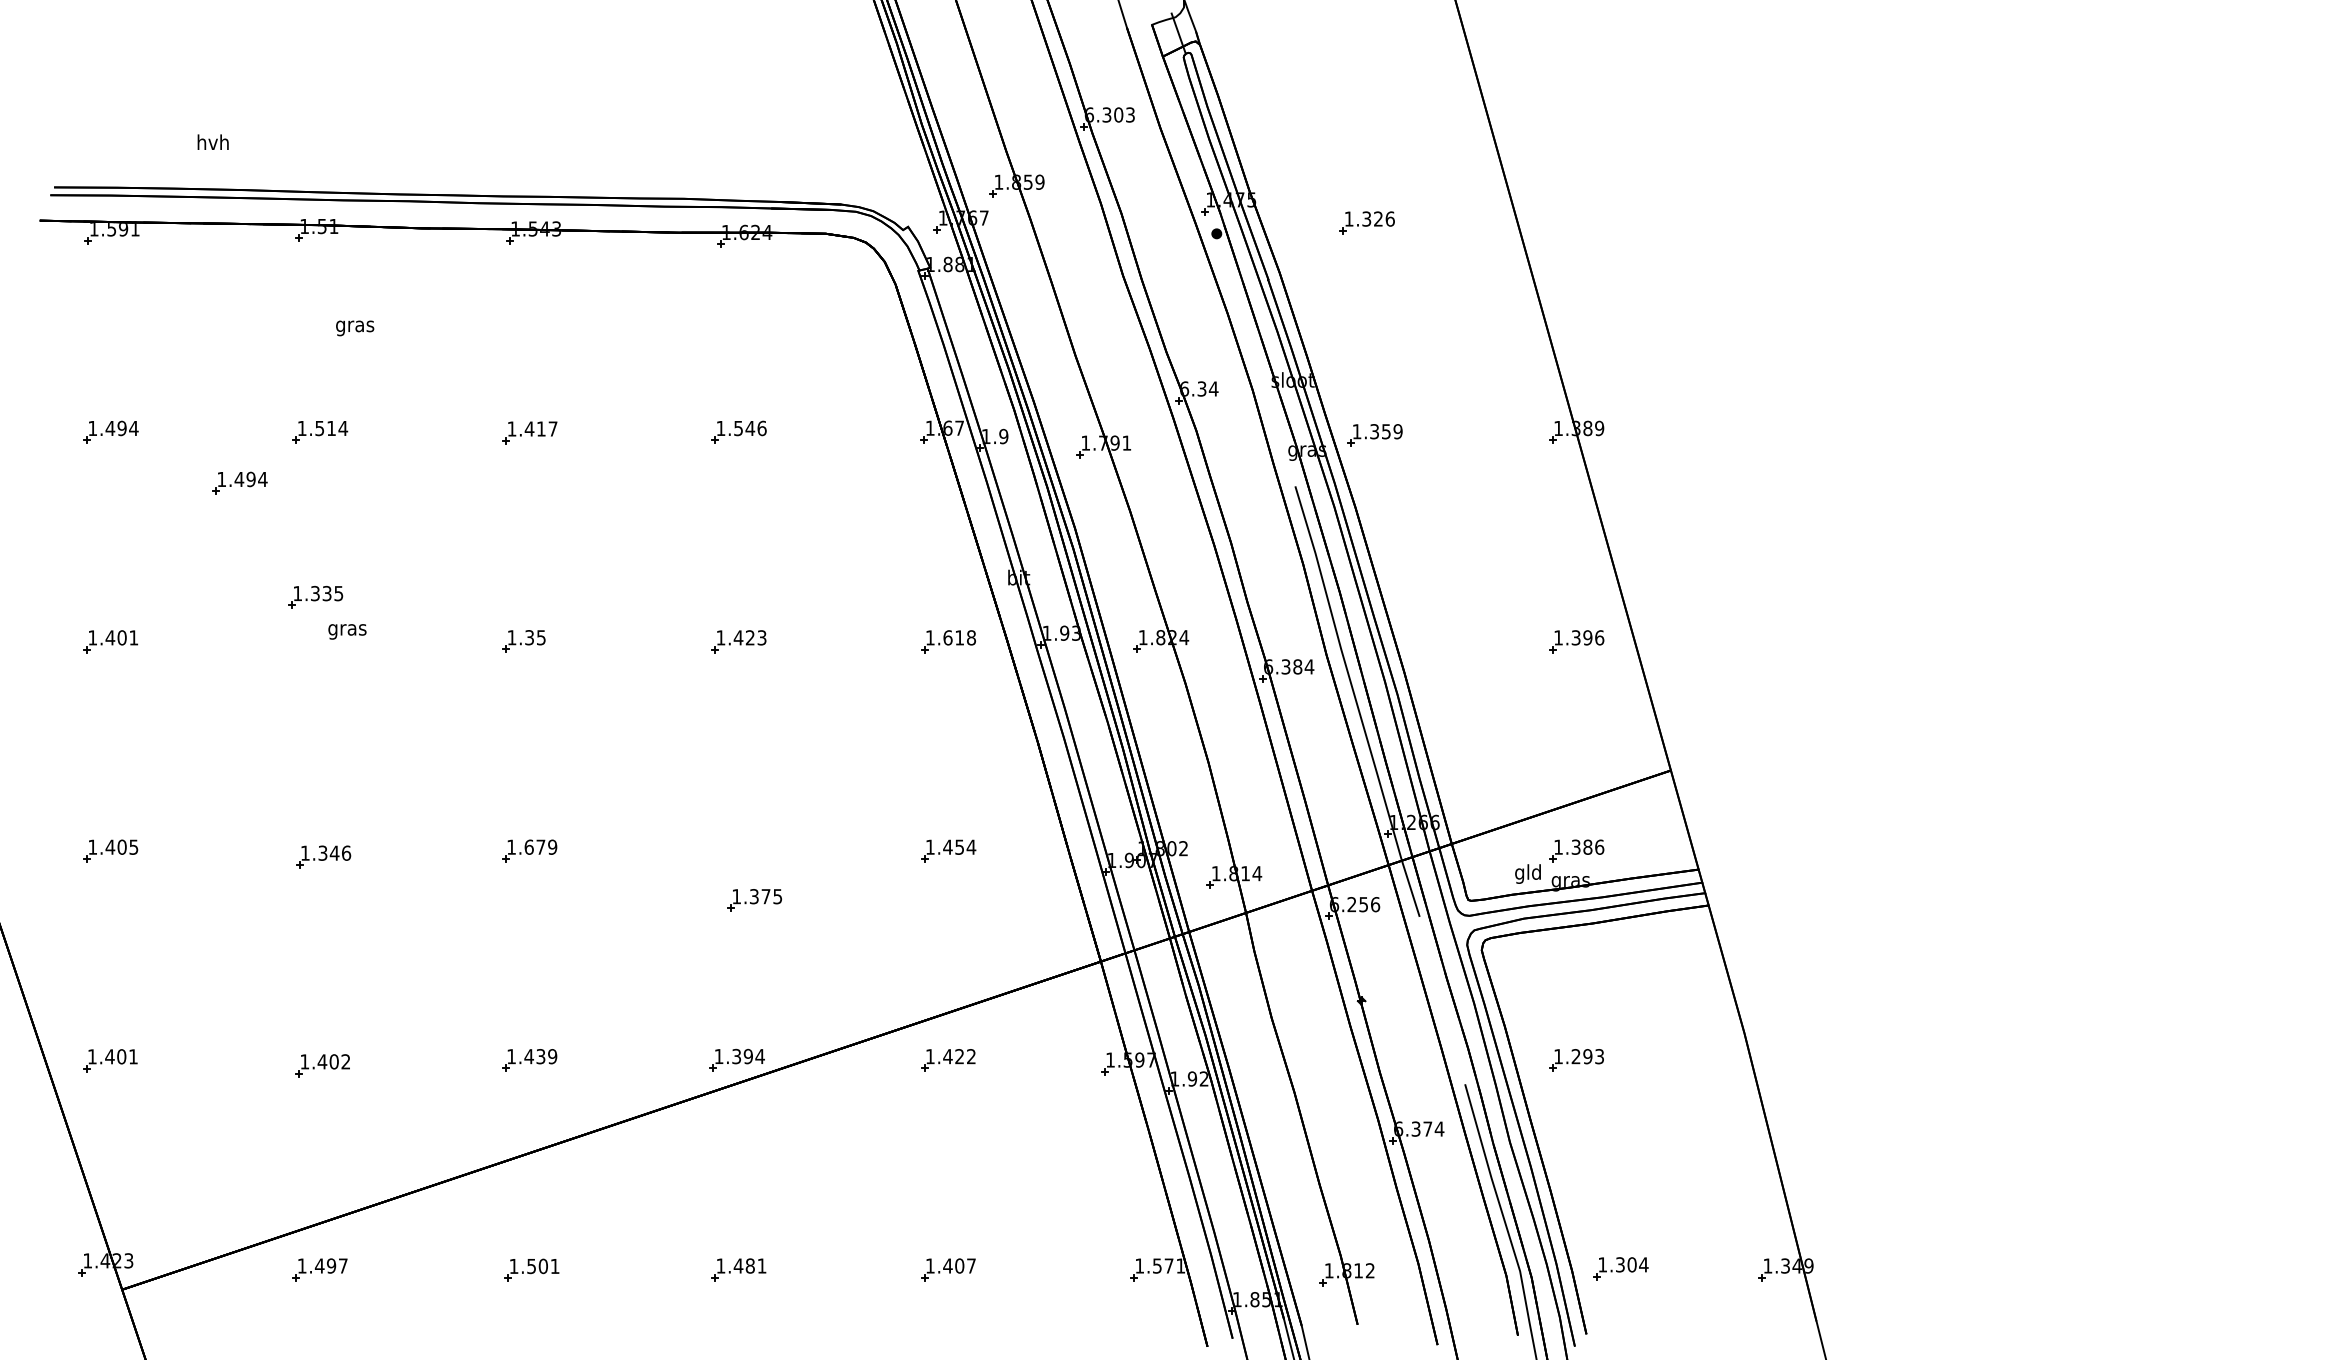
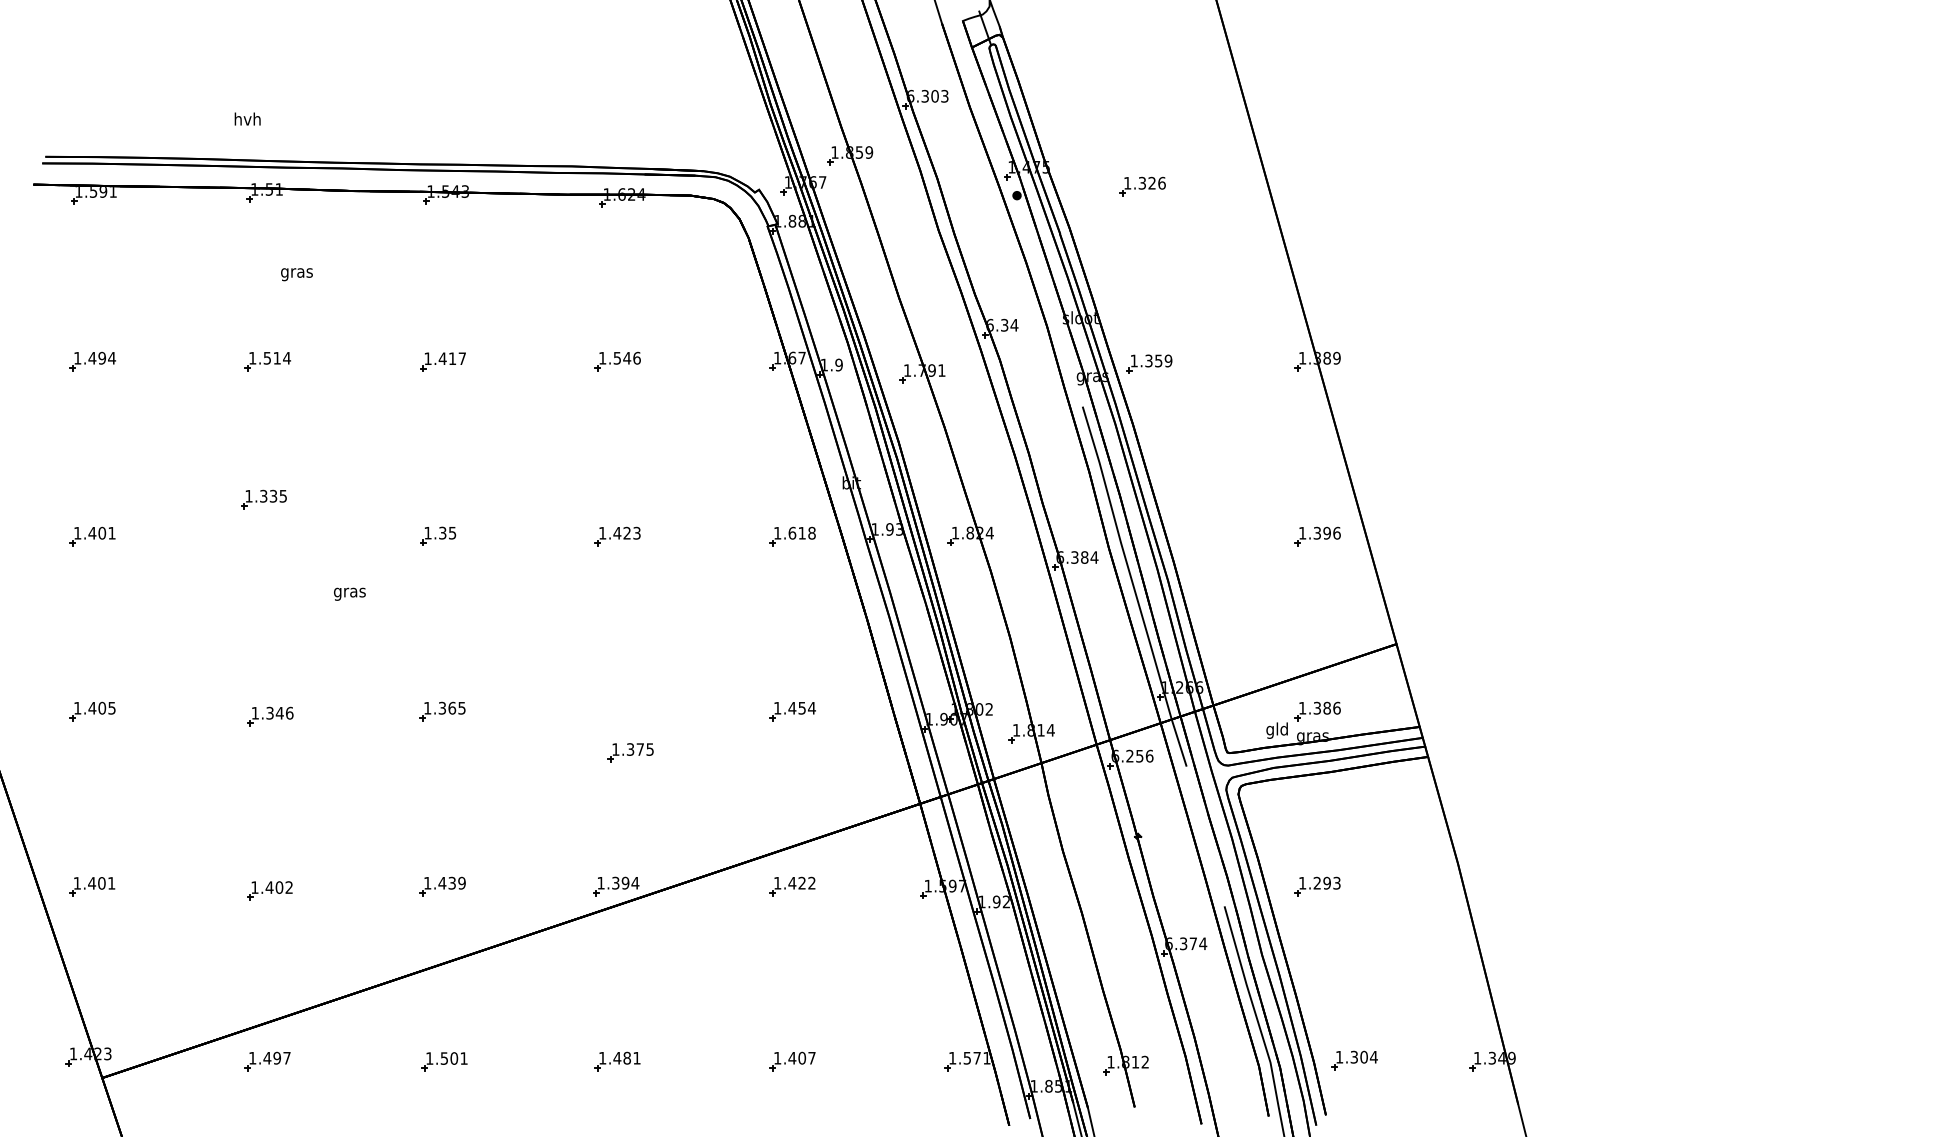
text: (212, 141) -> (247, 118), moved
part: (239, 482) -> (200, 403), removed
text: (347, 631) -> (349, 593), moved
text: (540, 846) -> (451, 707), 1.679 -> 1.365

